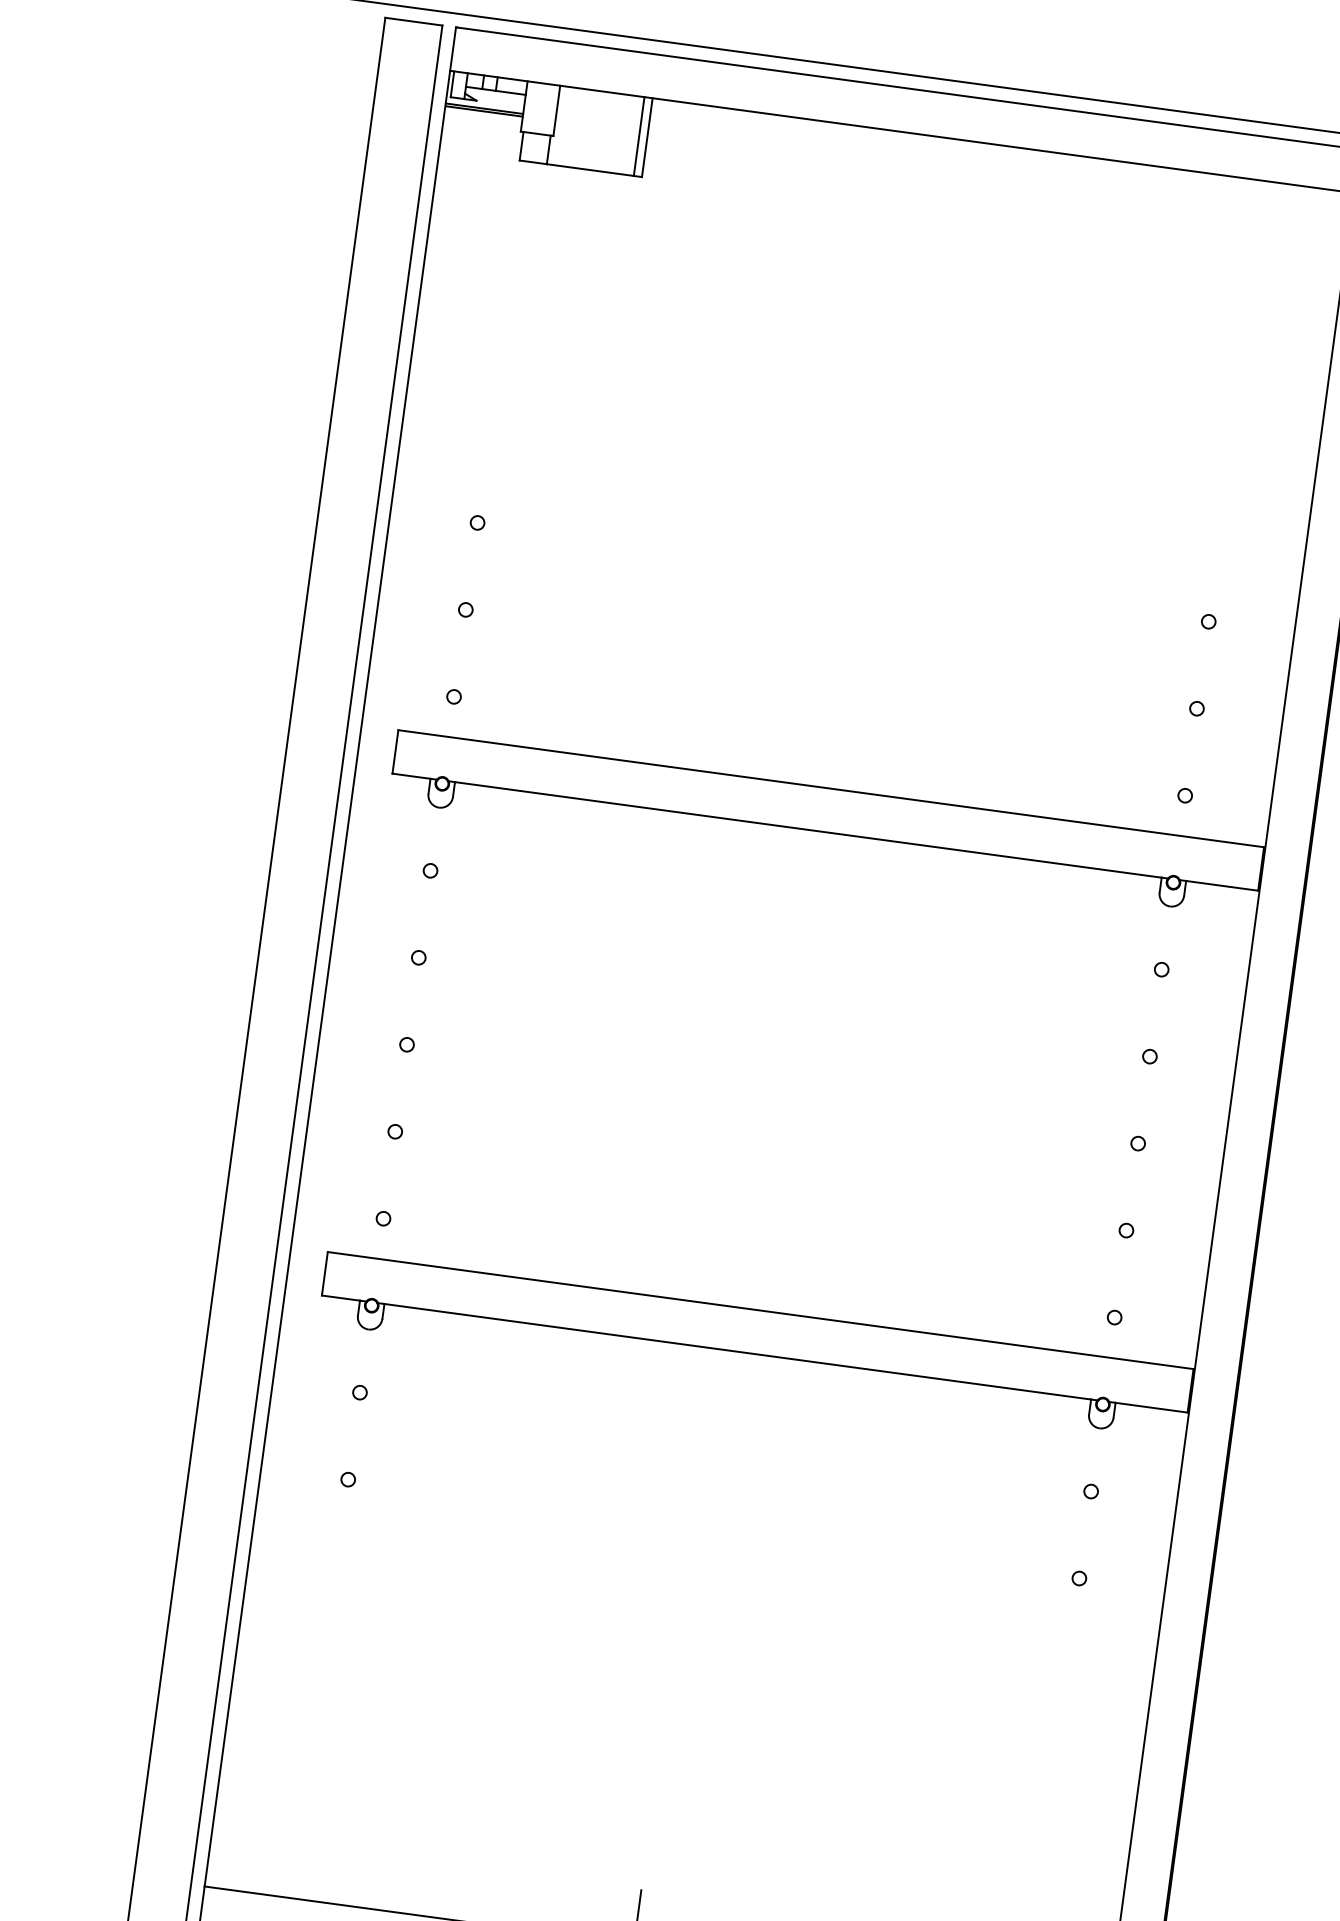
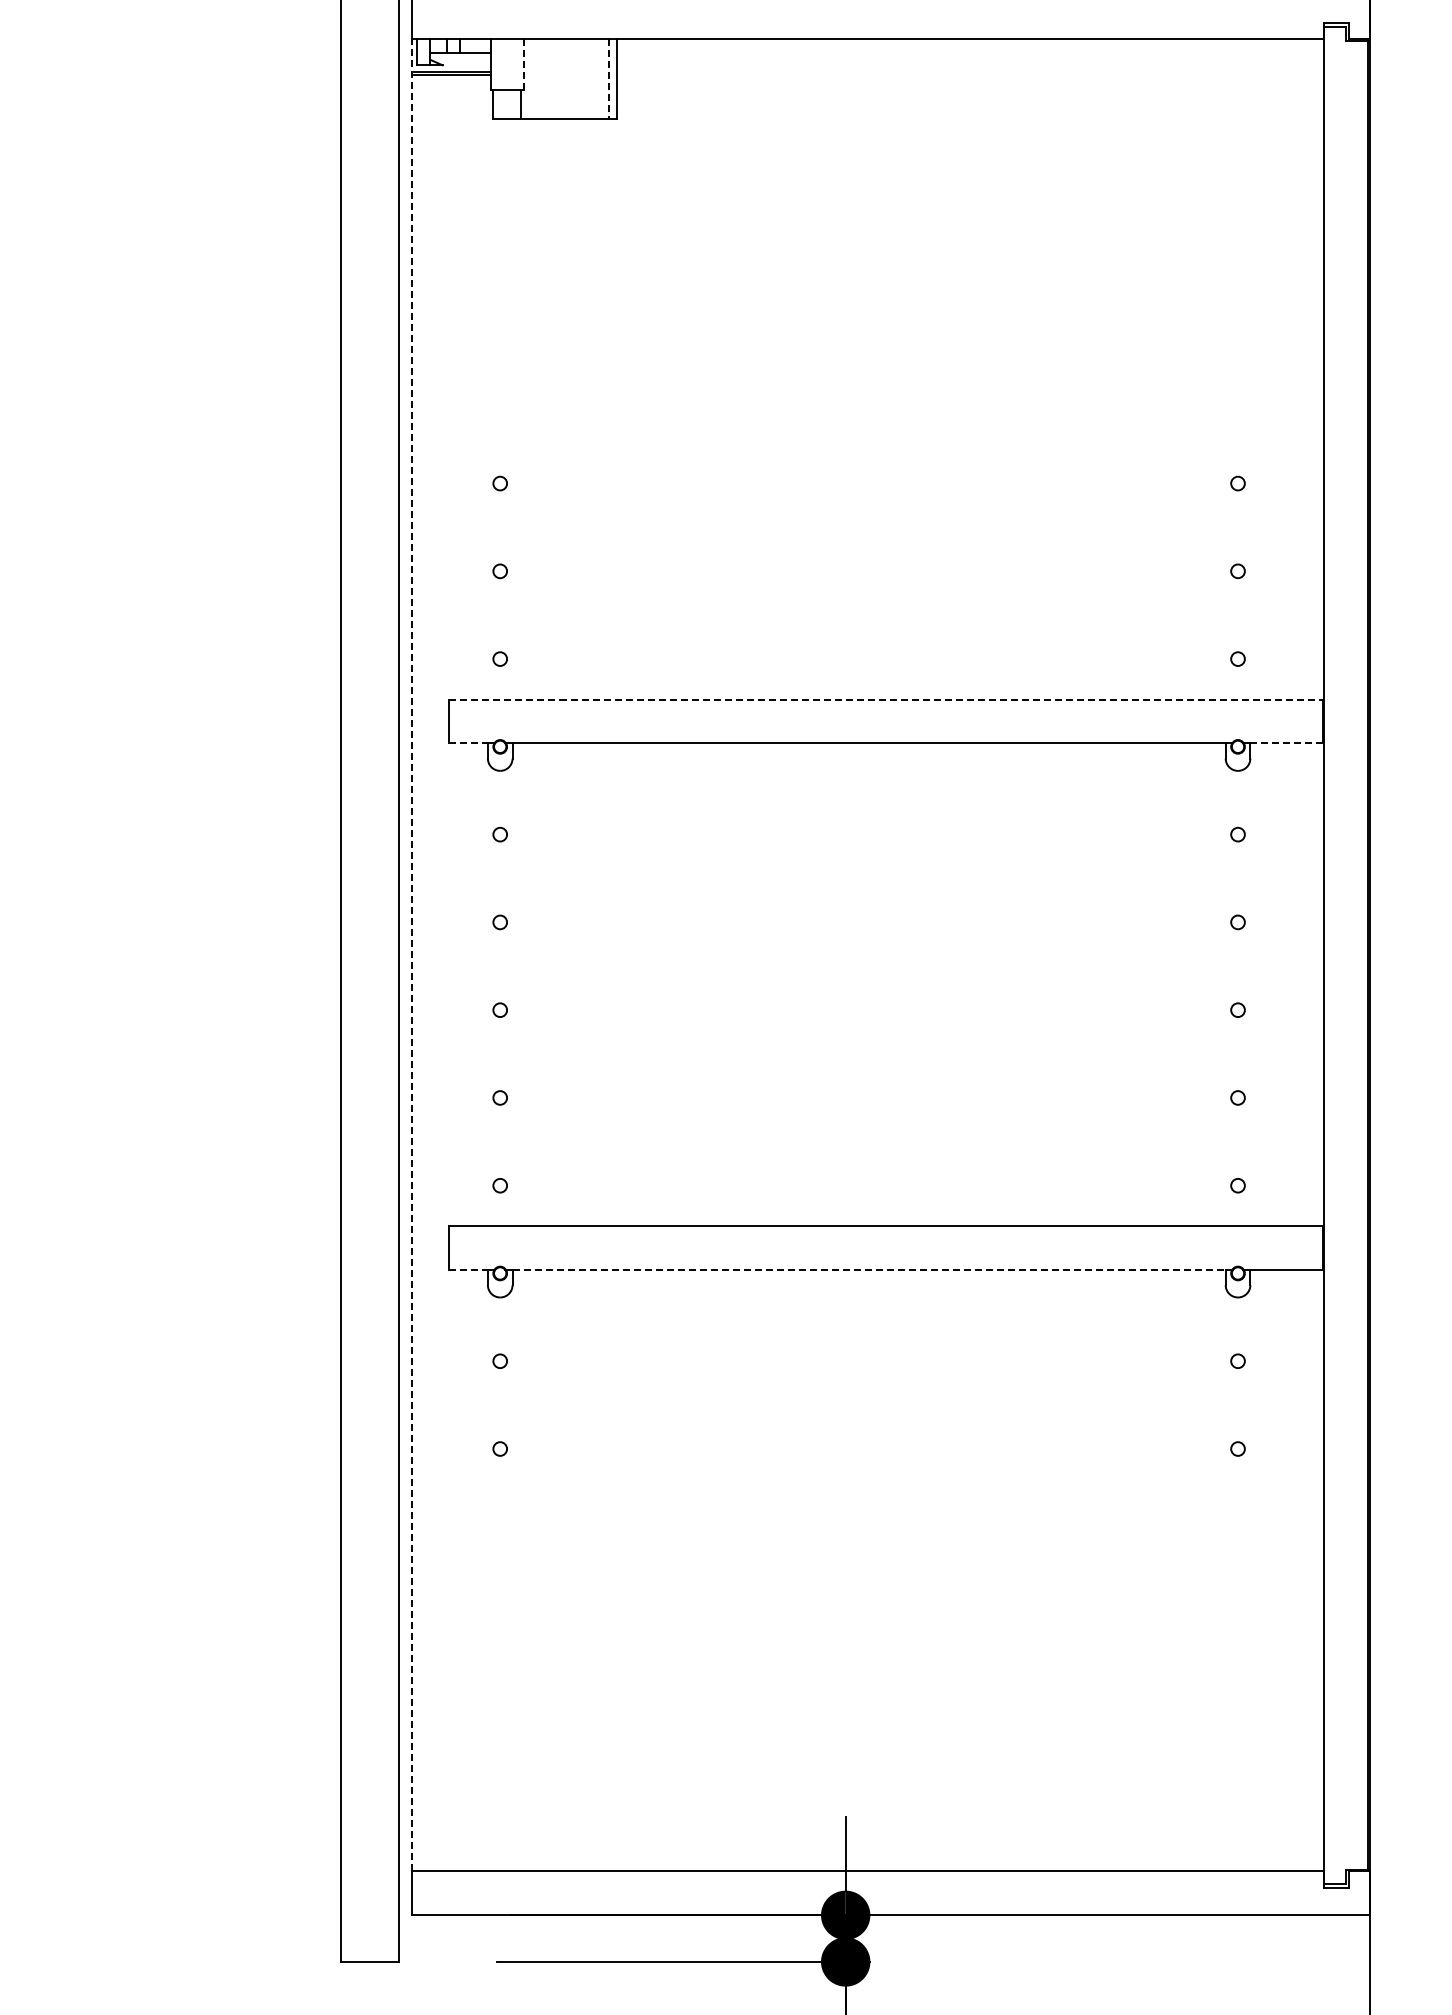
line: (556, 110) -> (523, 64), solid -> dashed
line: (639, 137) -> (608, 79), solid -> dashed
line: (412, 776) -> (469, 743), solid -> dashed
line: (831, 788) -> (886, 699), solid -> dashed
line: (1222, 885) -> (1287, 743), solid -> dashed
line: (327, 977) -> (412, 954), solid -> dashed
line: (341, 1298) -> (469, 1270), solid -> dashed
line: (738, 1352) -> (869, 1270), solid -> dashed

